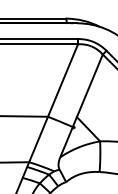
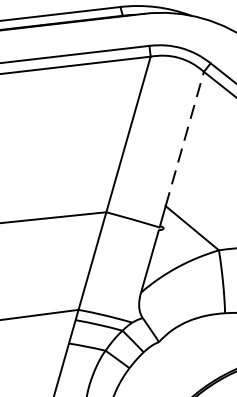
line: (89, 85) -> (183, 138), solid -> dashed

